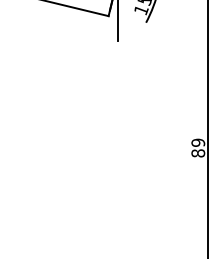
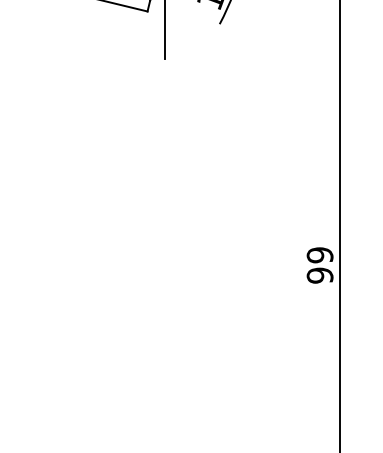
text: (198, 153) -> (320, 275), 89 -> 99

